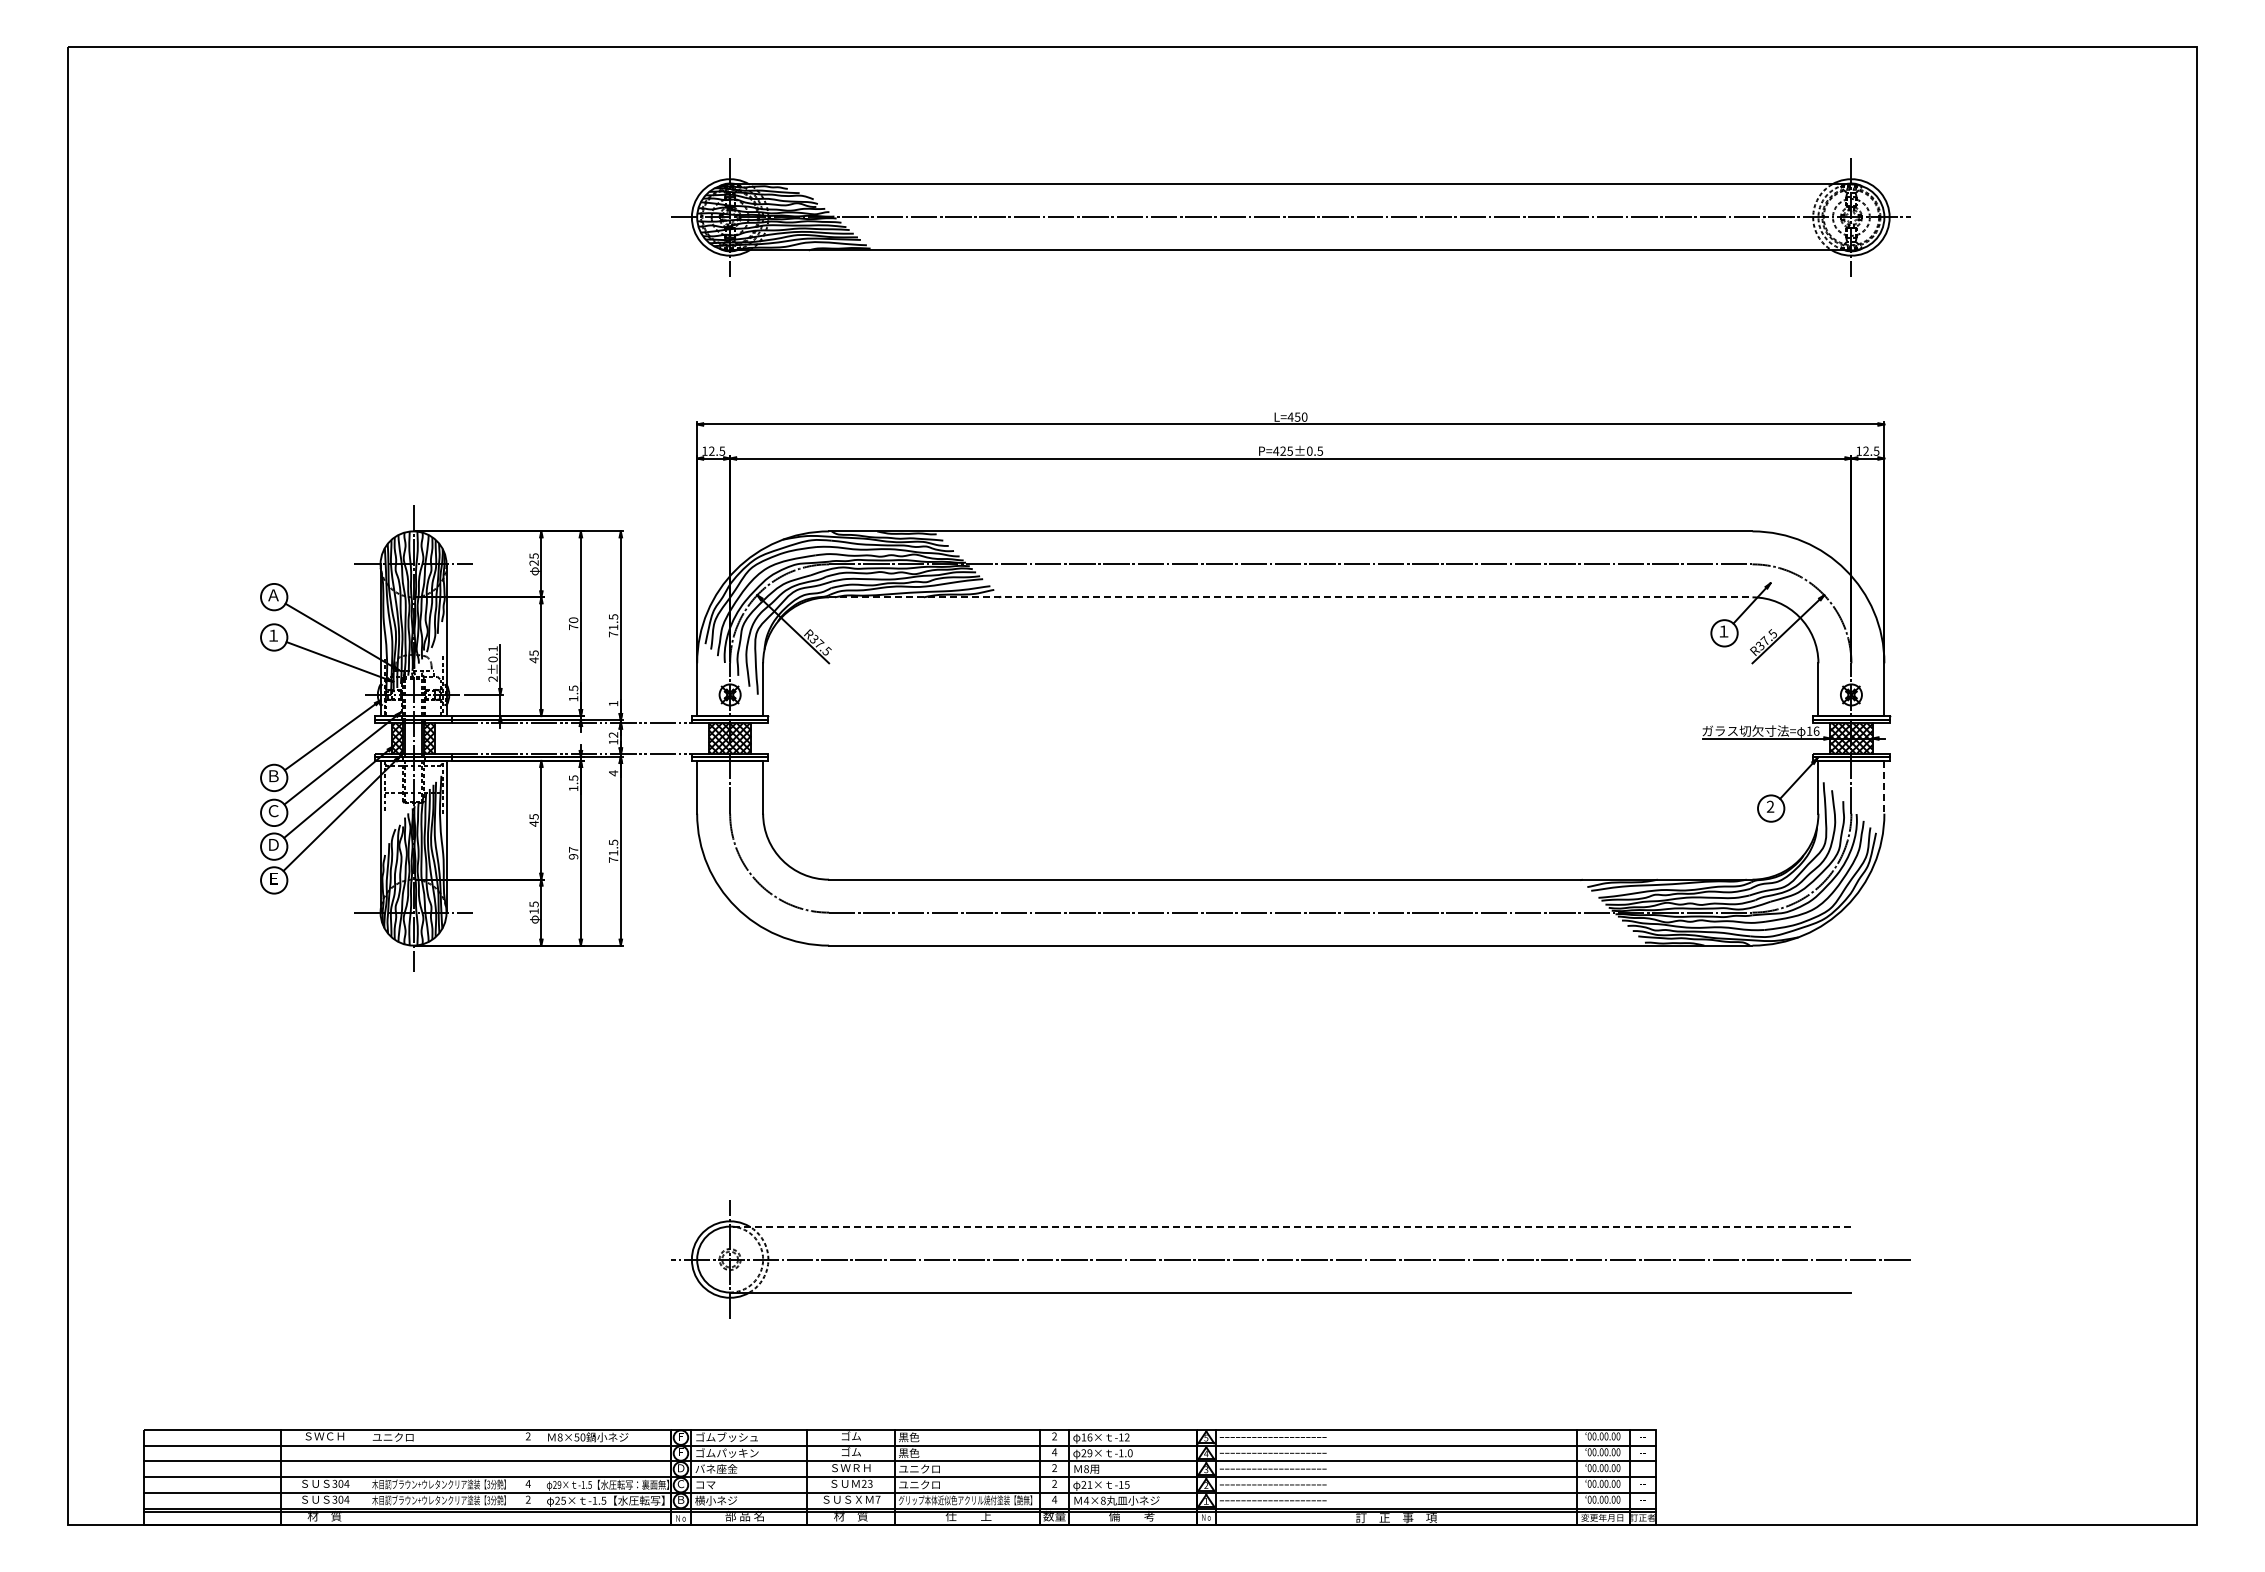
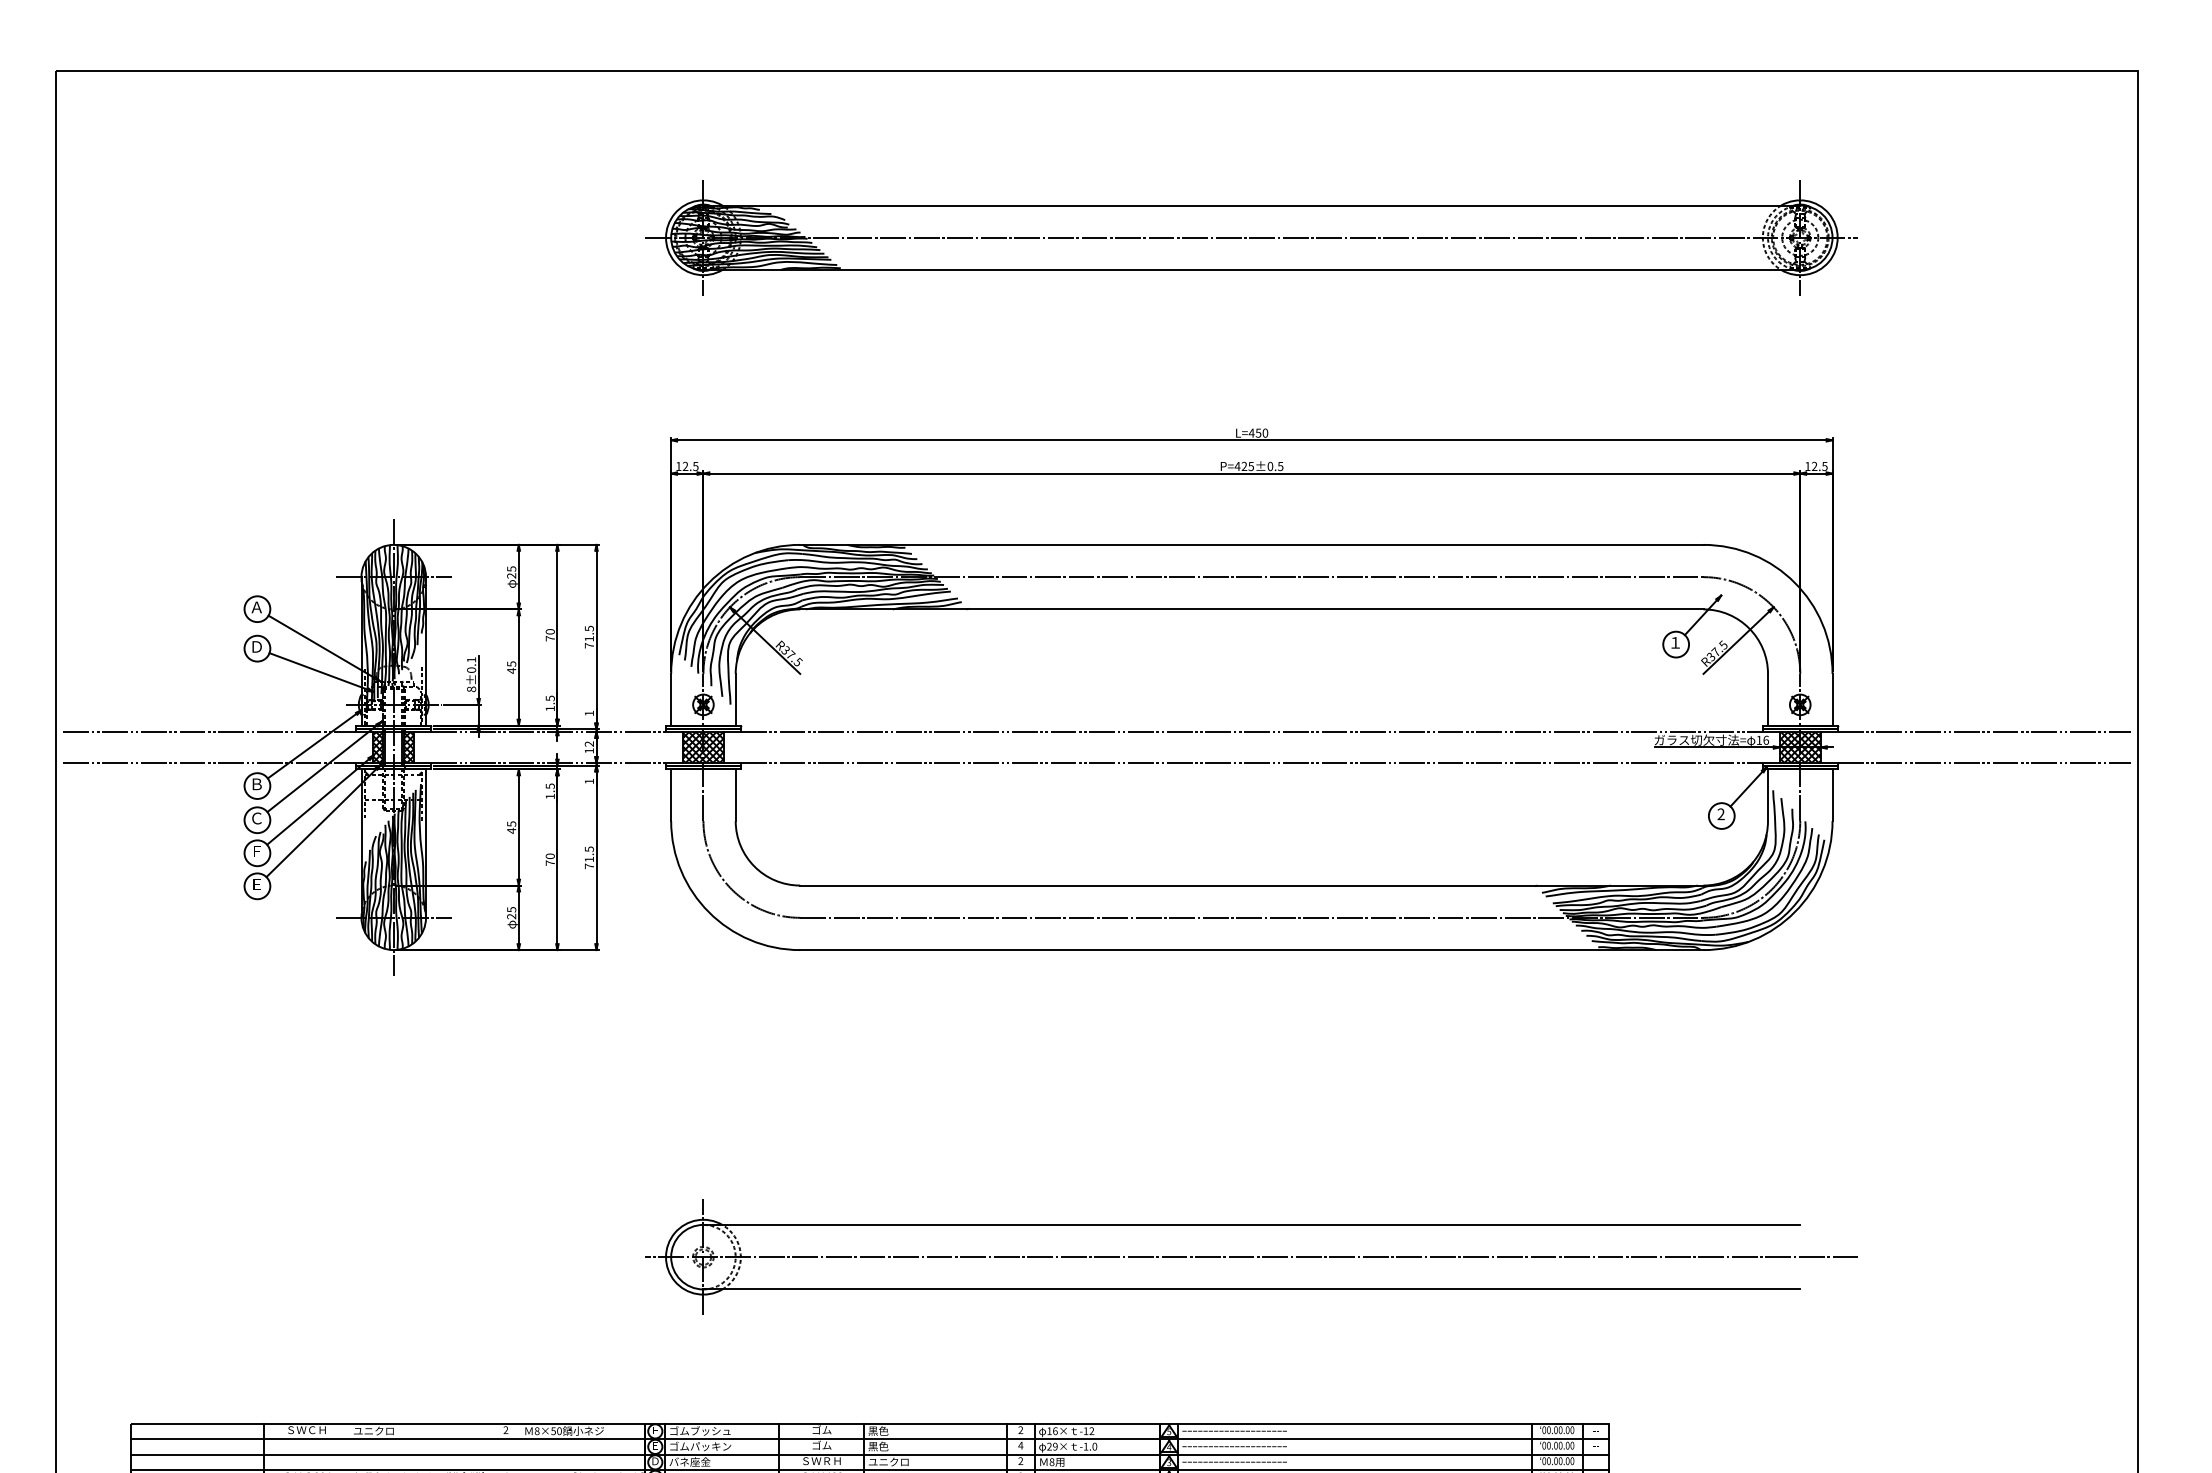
line: (1290, 597) -> (1251, 609), dashed -> solid
text: (273, 635) -> (256, 646), １ -> Ｄ
text: (492, 678) -> (470, 688), 2±0.1 -> 8±0.1
line: (225, 722) -> (209, 731), added
line: (1290, 722) -> (1251, 731), added
line: (2039, 722) -> (1984, 731), added
line: (225, 754) -> (209, 763), added
line: (1290, 754) -> (1251, 763), added
line: (2039, 754) -> (1984, 763), added
text: (613, 773) -> (589, 781), 4 -> 1
line: (1884, 787) -> (1832, 795), dashed -> solid
text: (273, 844) -> (256, 851), Ｄ -> Ｆ
text: (573, 852) -> (550, 858), 97 -> 70
text: (533, 911) -> (511, 916), 15 -> 25
line: (1290, 1226) -> (1251, 1224), dashed -> solid

